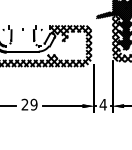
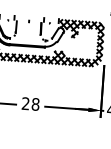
text: (33, 104) -> (35, 104), 29 -> 28

